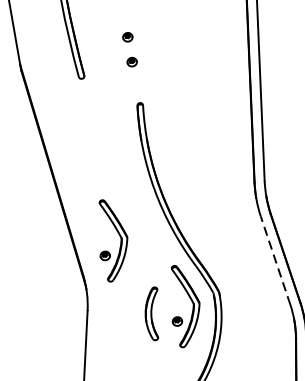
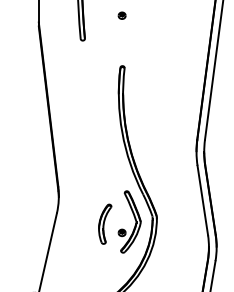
part: (131, 61) -> (121, 34), removed
part: (112, 239) -> (84, 163), removed
line: (275, 260) -> (202, 200), dashed -> solid

